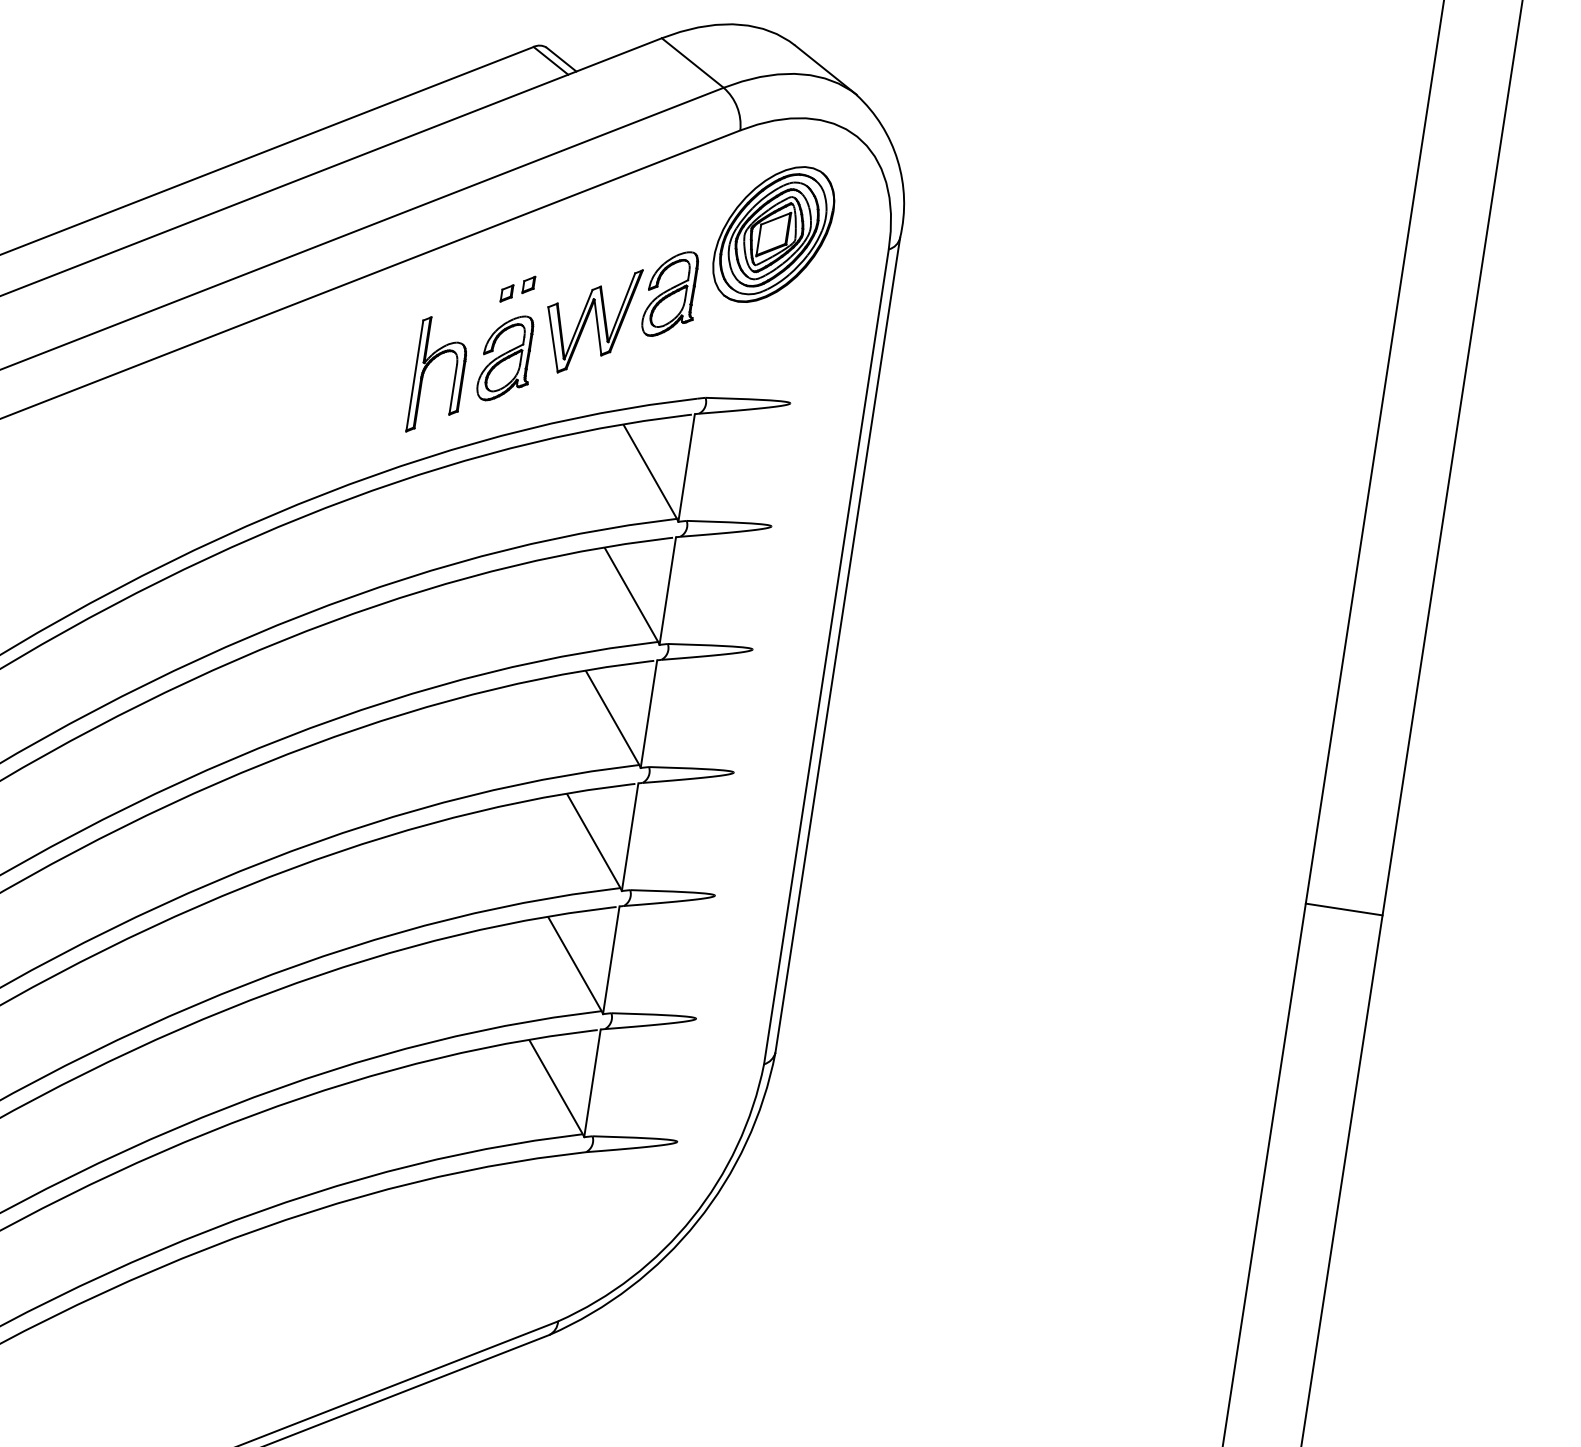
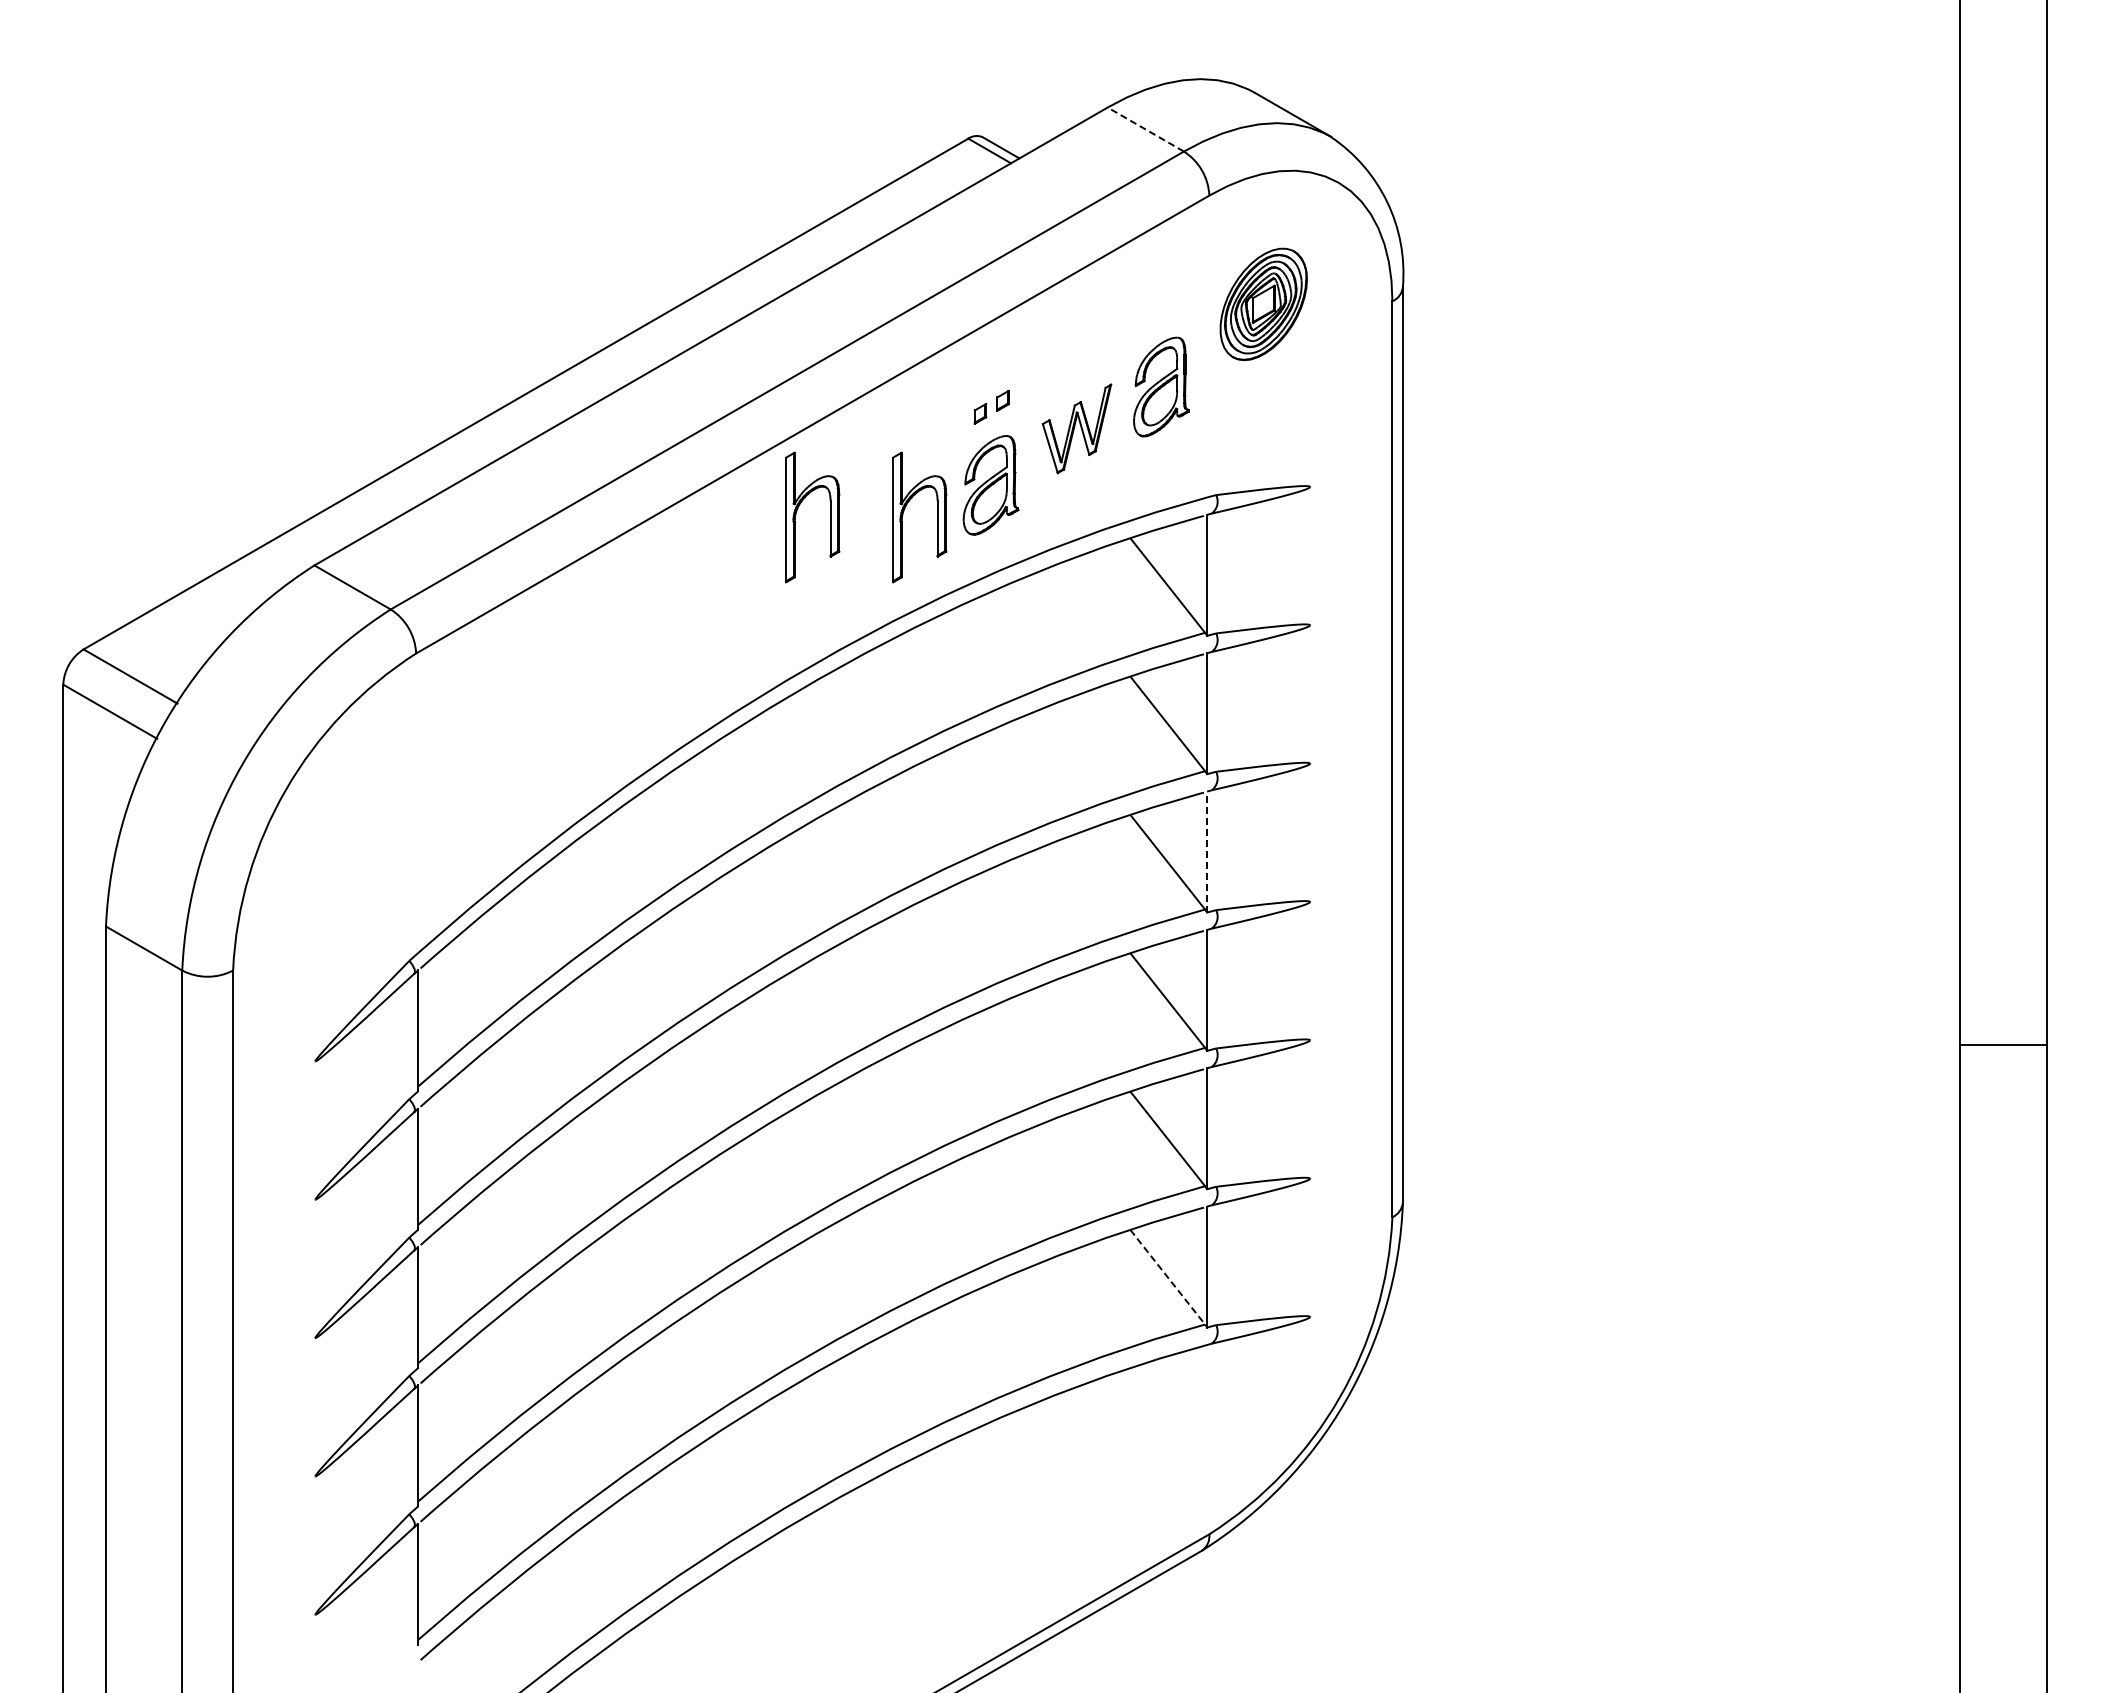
line: (692, 62) -> (1145, 129), solid -> dashed
part: (773, 234) -> (1263, 304), size x0.7
part: (590, 319) -> (1076, 428), size x0.7
part: (329, 358) -> (796, 515), added
line: (649, 713) -> (1207, 851), solid -> dashed
line: (1344, 909) -> (2003, 1044), moved
line: (555, 1086) -> (1167, 1276), solid -> dashed

